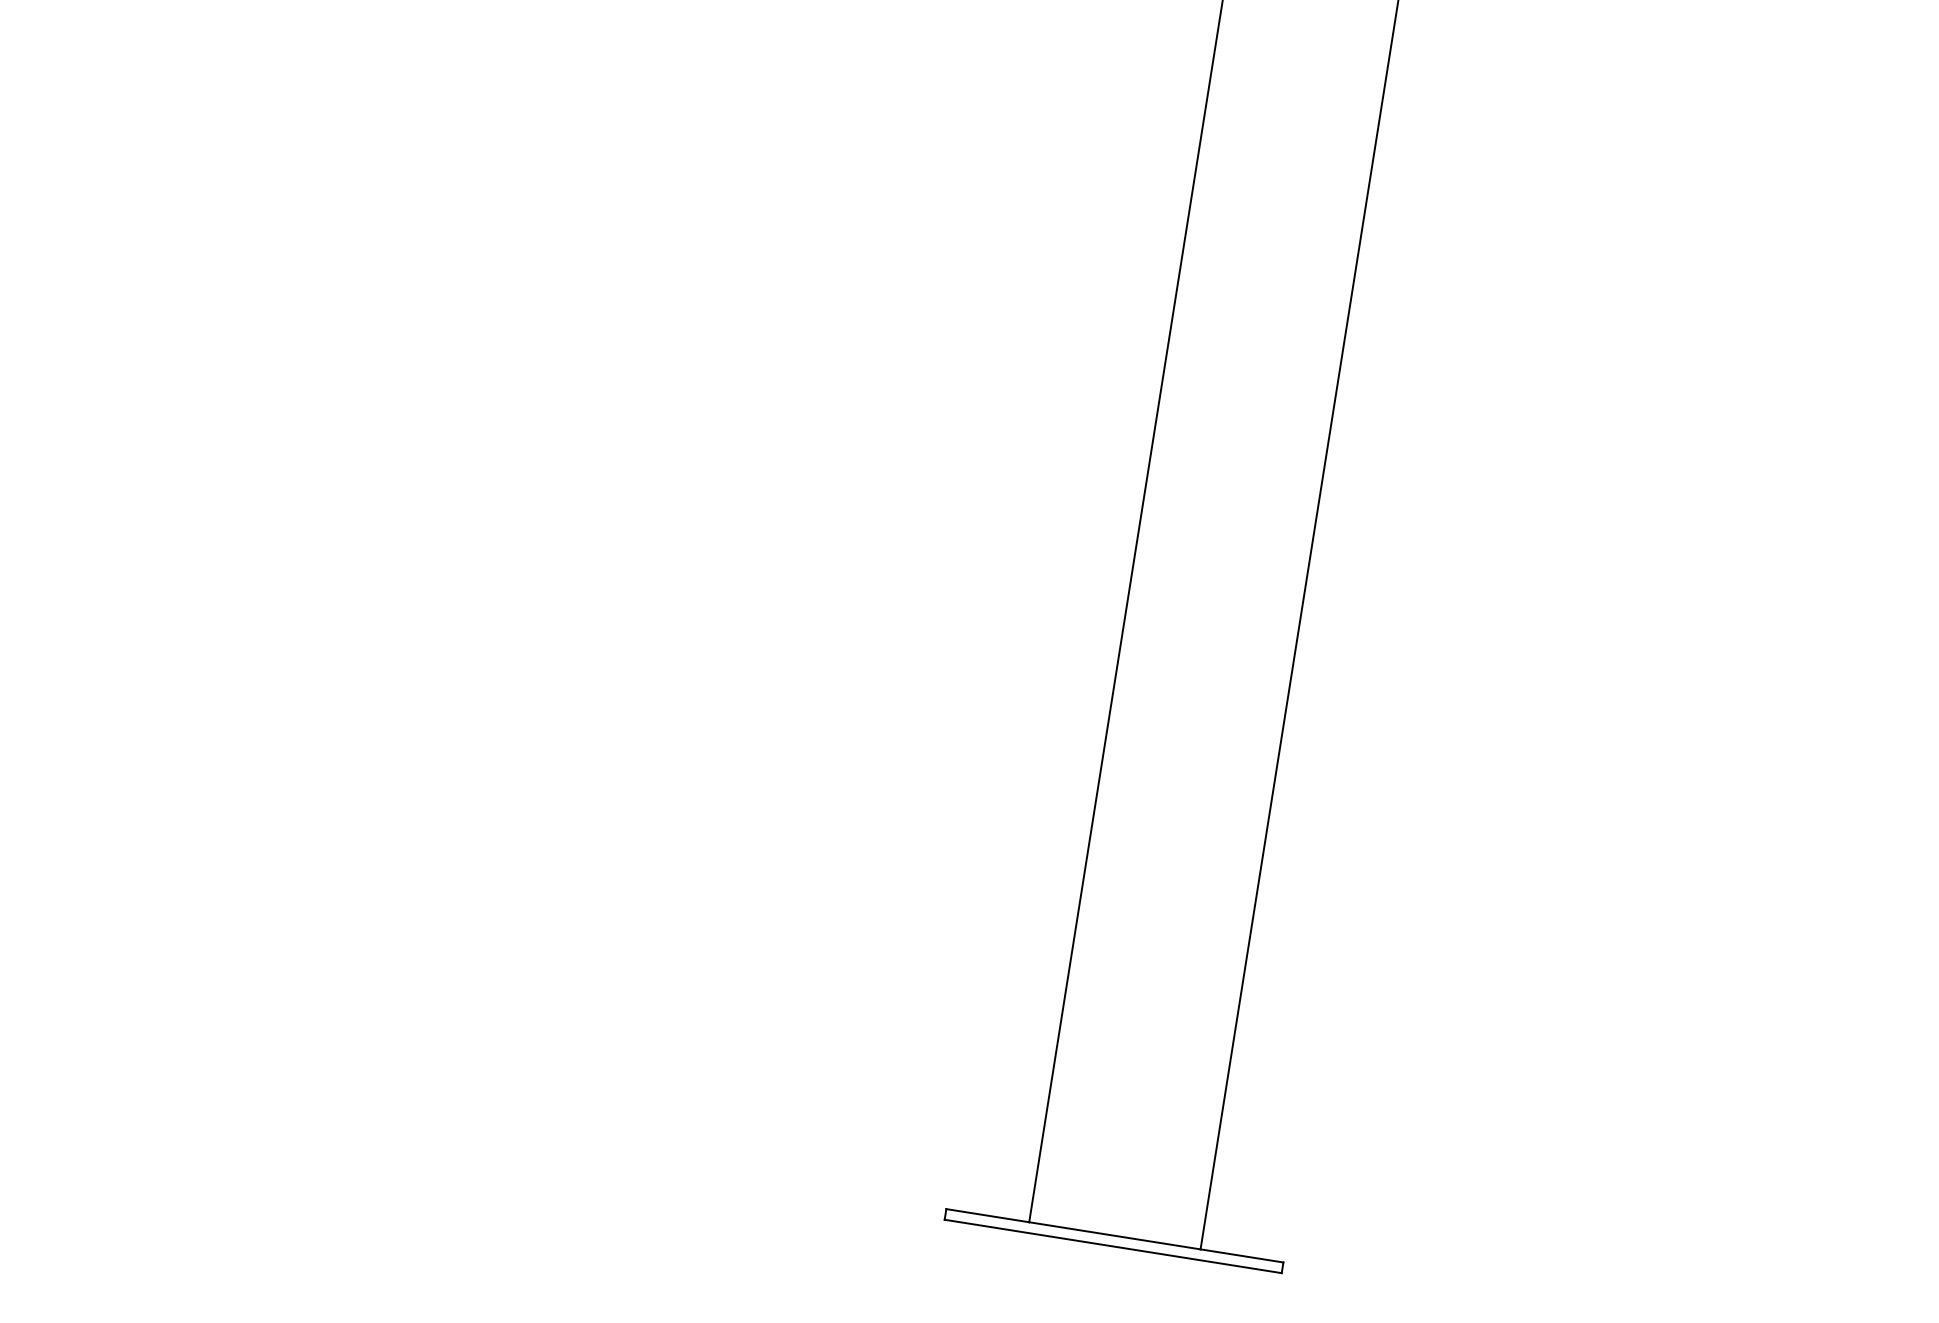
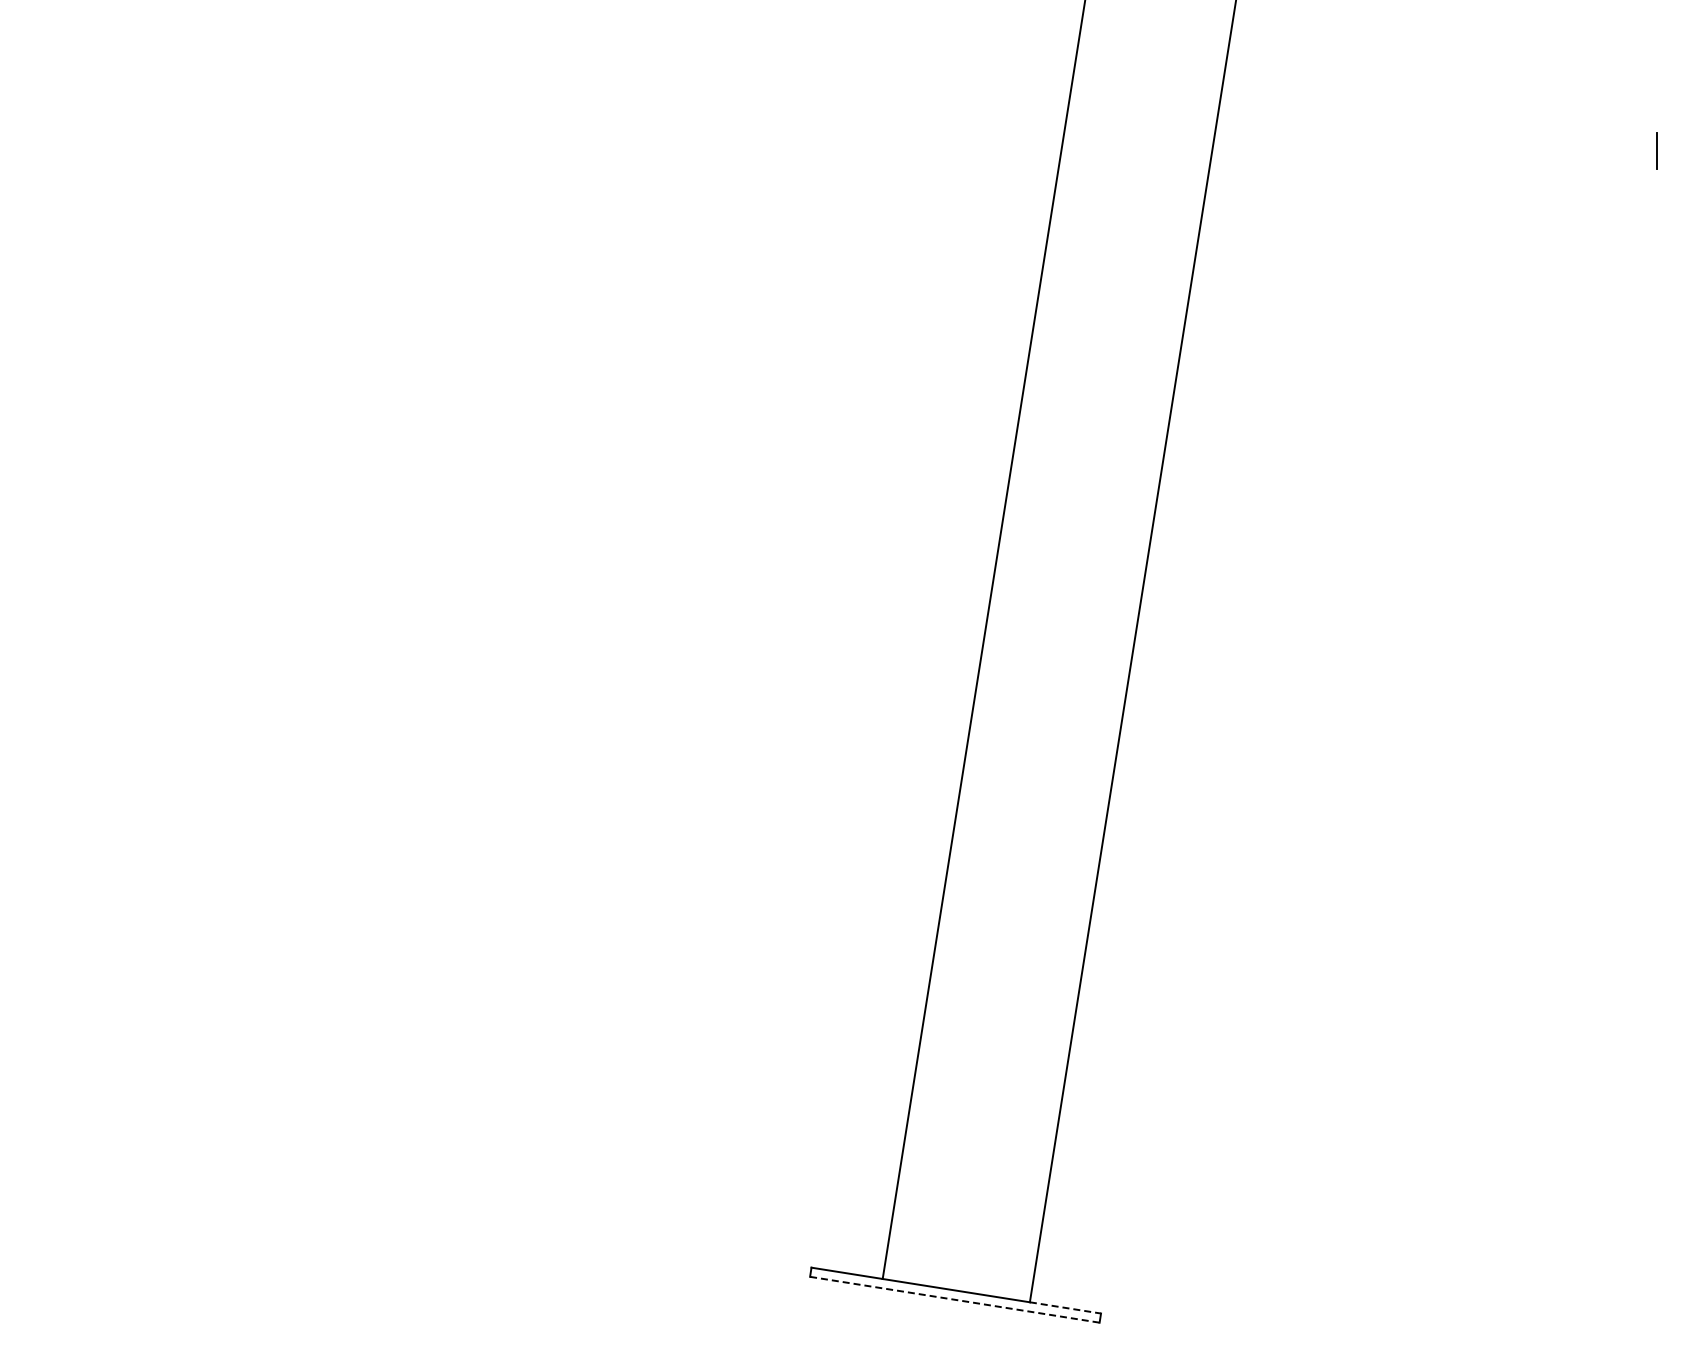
line: (1112, 1246) -> (954, 1299), solid -> dashed
line: (1242, 1255) -> (1065, 1307), solid -> dashed

